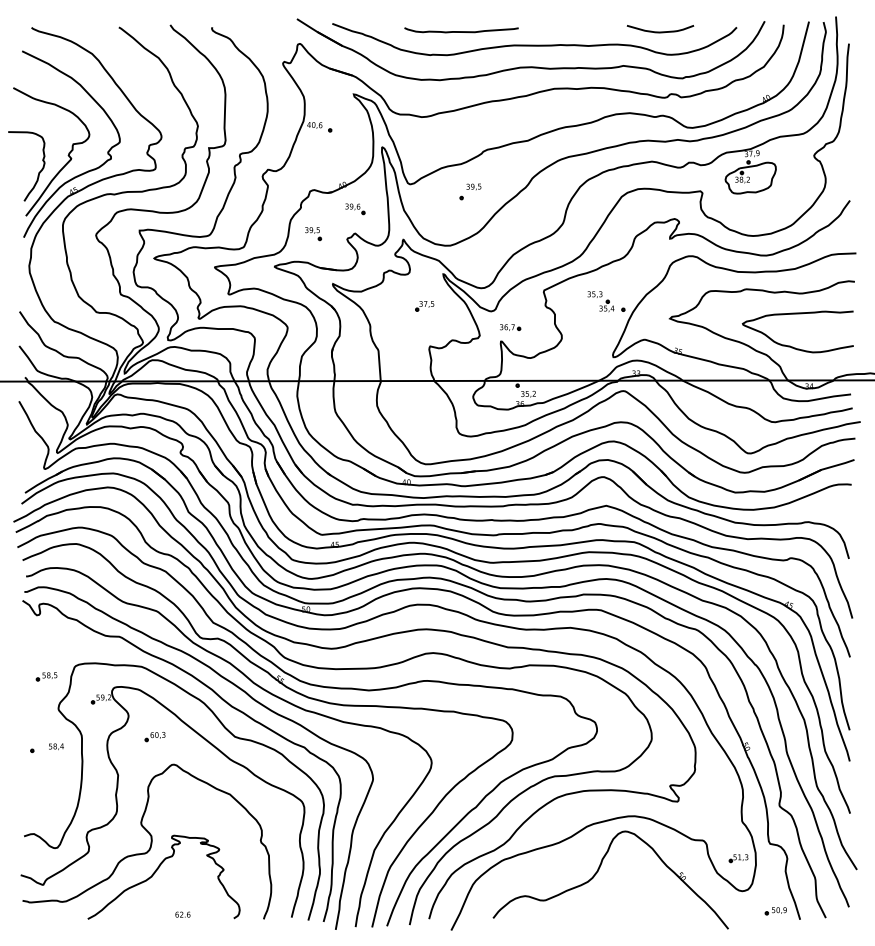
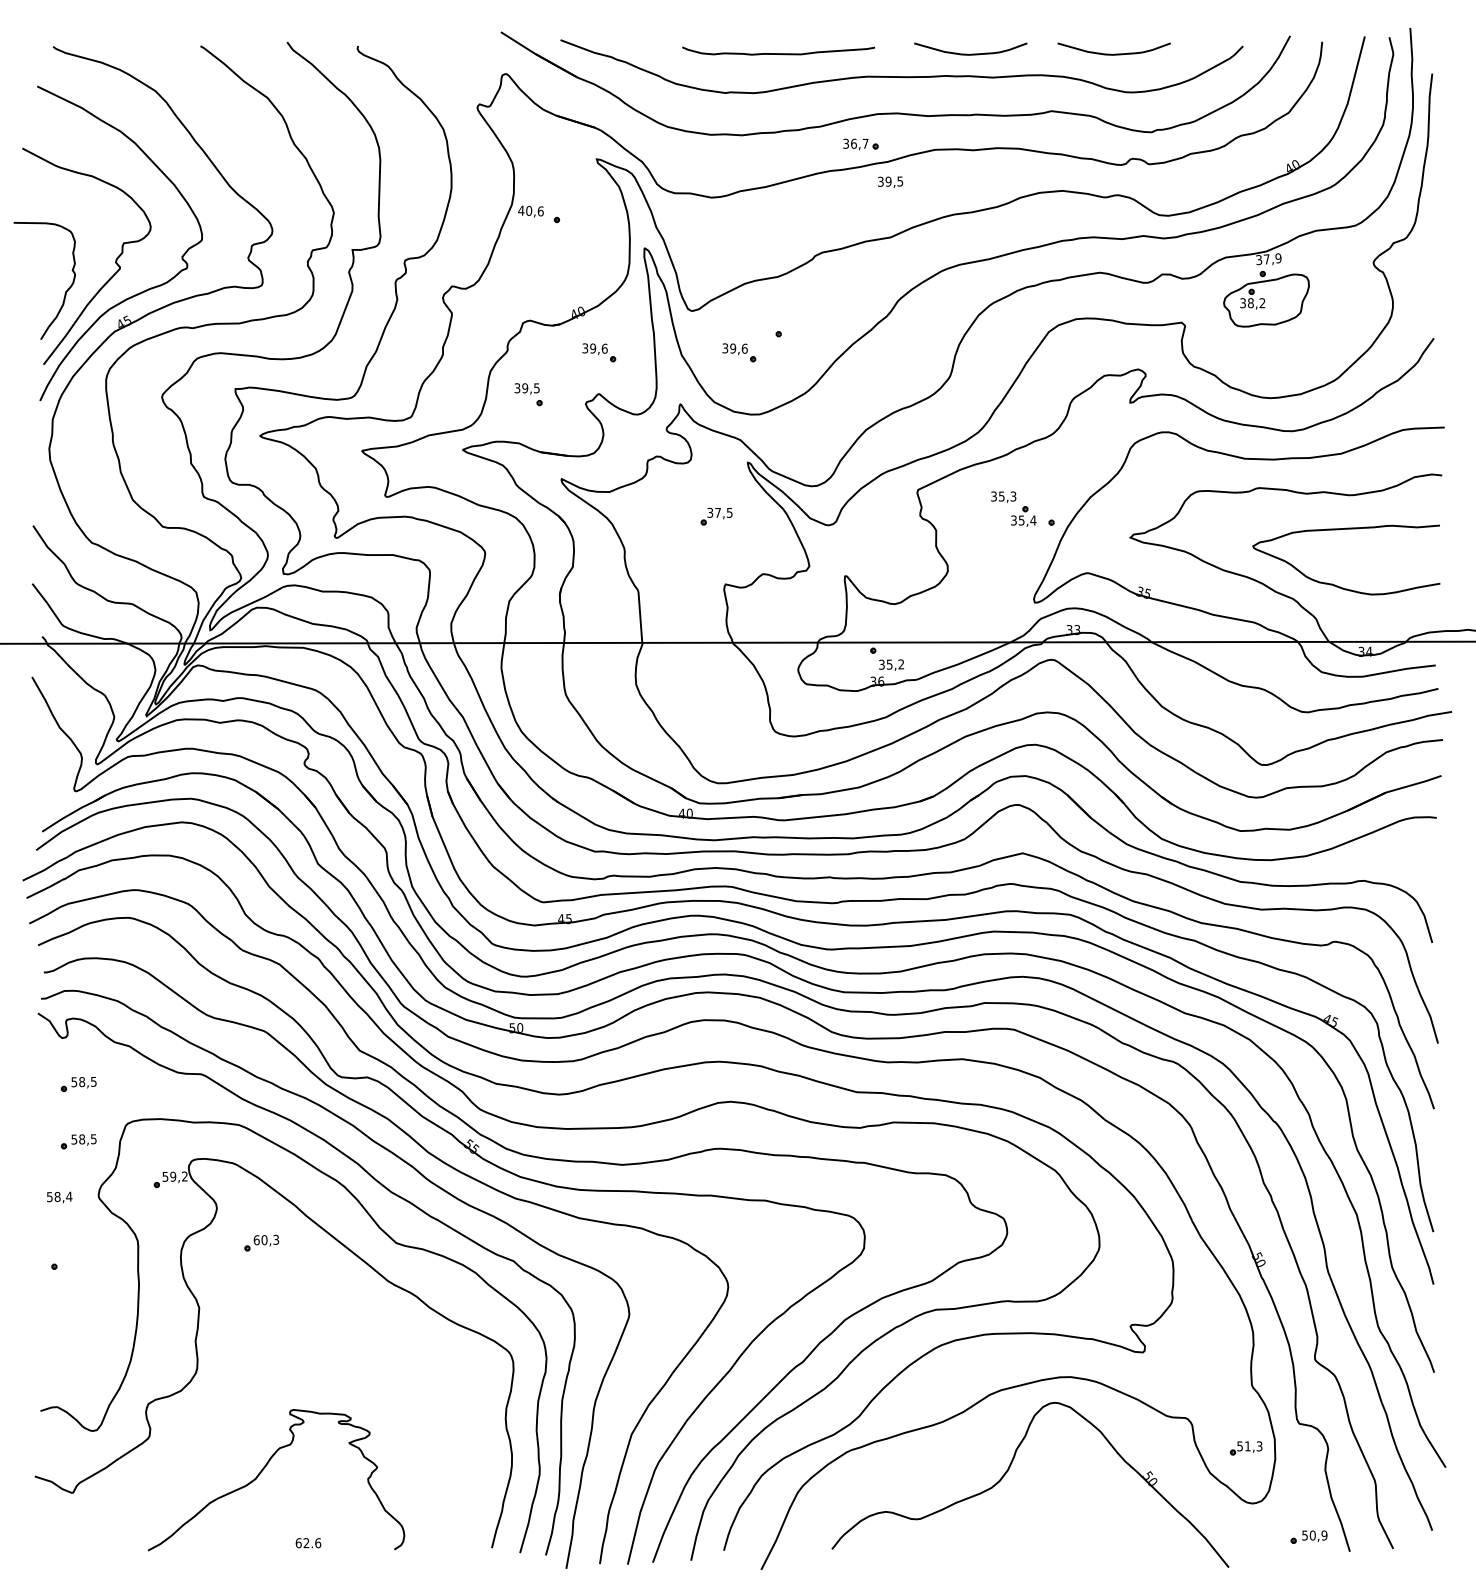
curve: (575, 31) -> (970, 53), added
text: (473, 186) -> (889, 181), moved
part: (438, 209) -> (739, 353), added
part: (510, 327) -> (861, 144), moved
part: (46, 642) -> (78, 1083), added
text: (56, 746) -> (59, 1196), moved
curve: (150, 841) -> (253, 1419), removed

